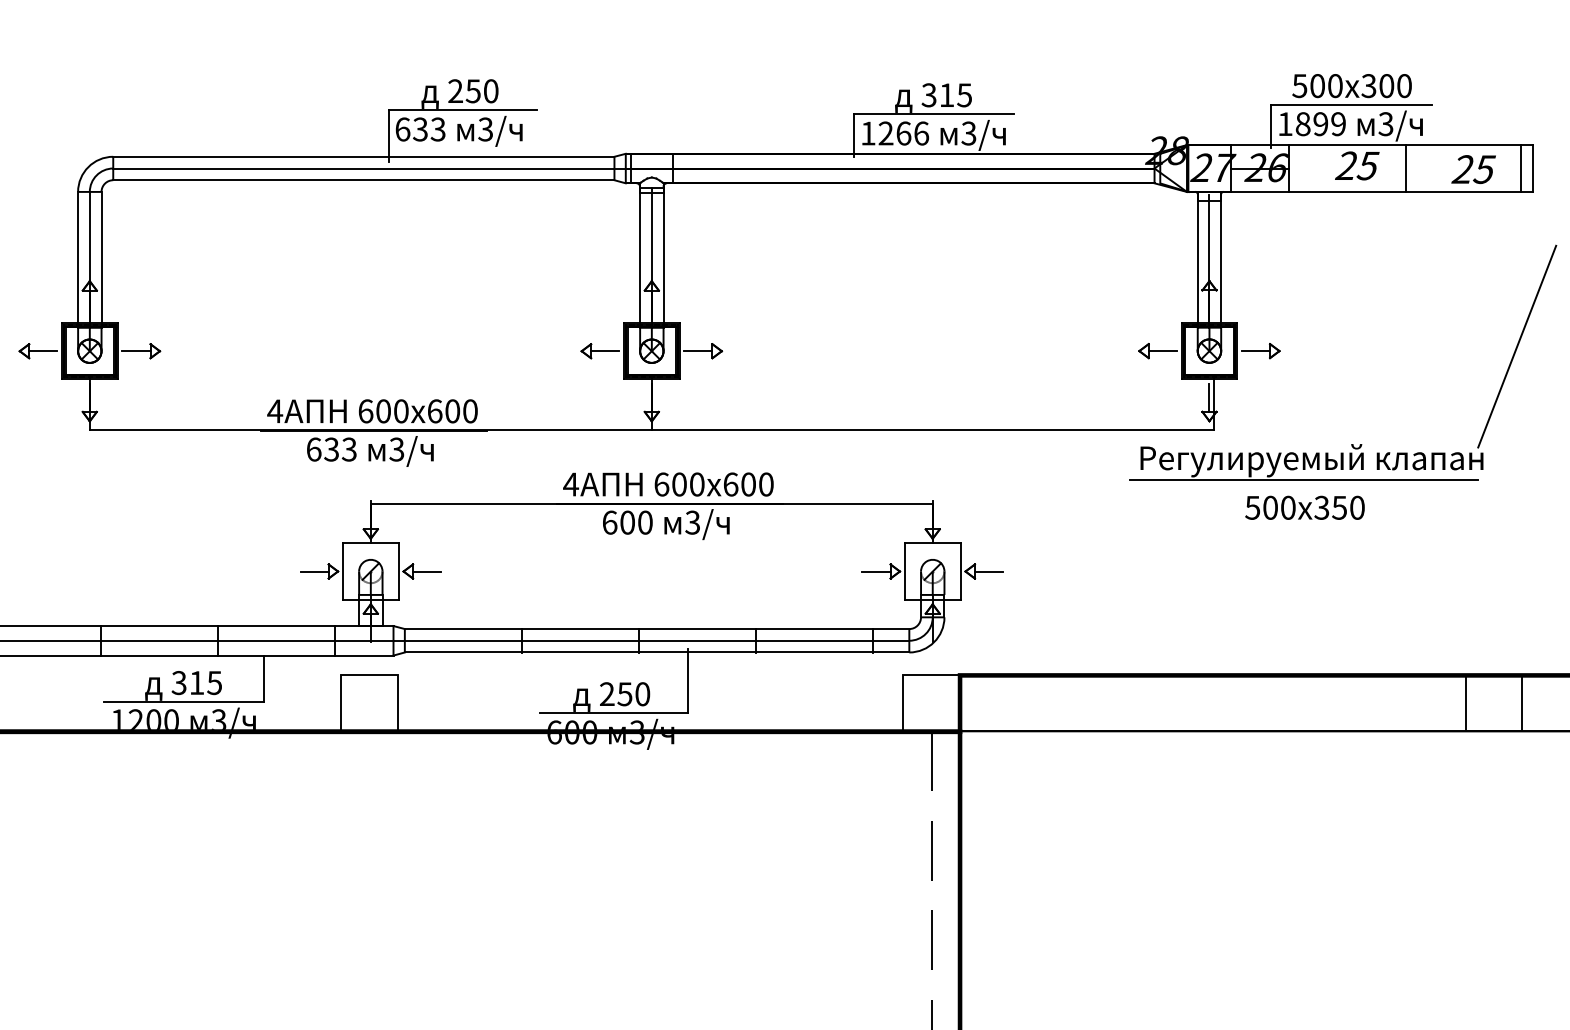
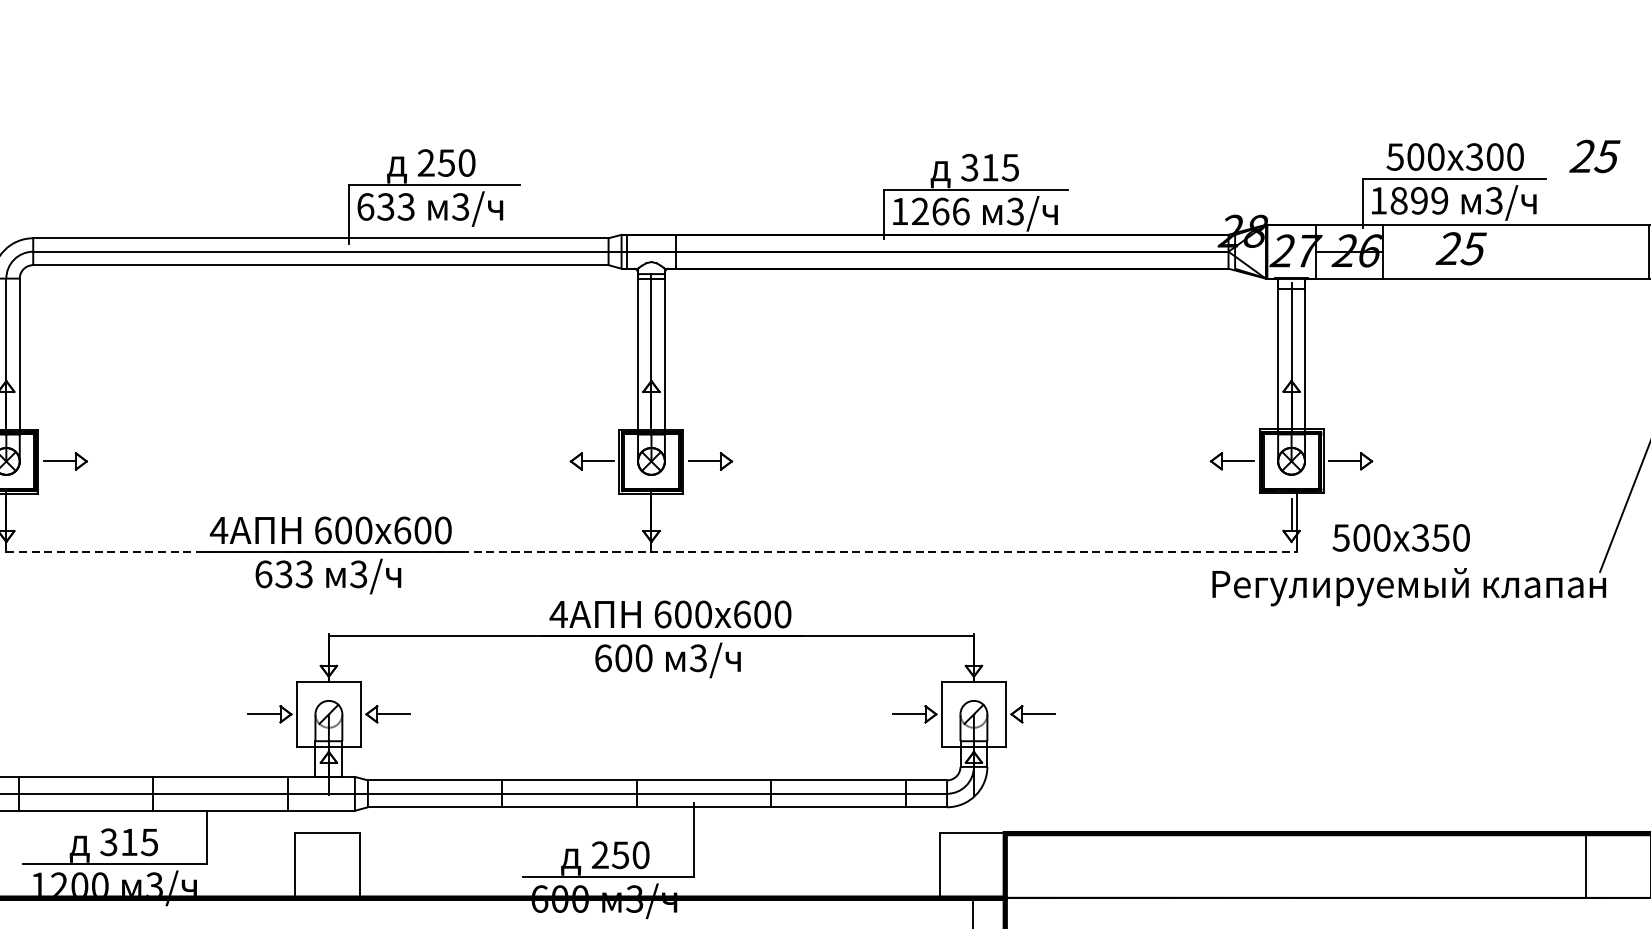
line: (1406, 168) -> (1517, 251), removed
text: (1473, 169) -> (1594, 156), moved
line: (651, 430) -> (651, 552), solid -> dashed
line: (1304, 479) -> (1400, 608), removed
text: (1304, 507) -> (1400, 537), moved

